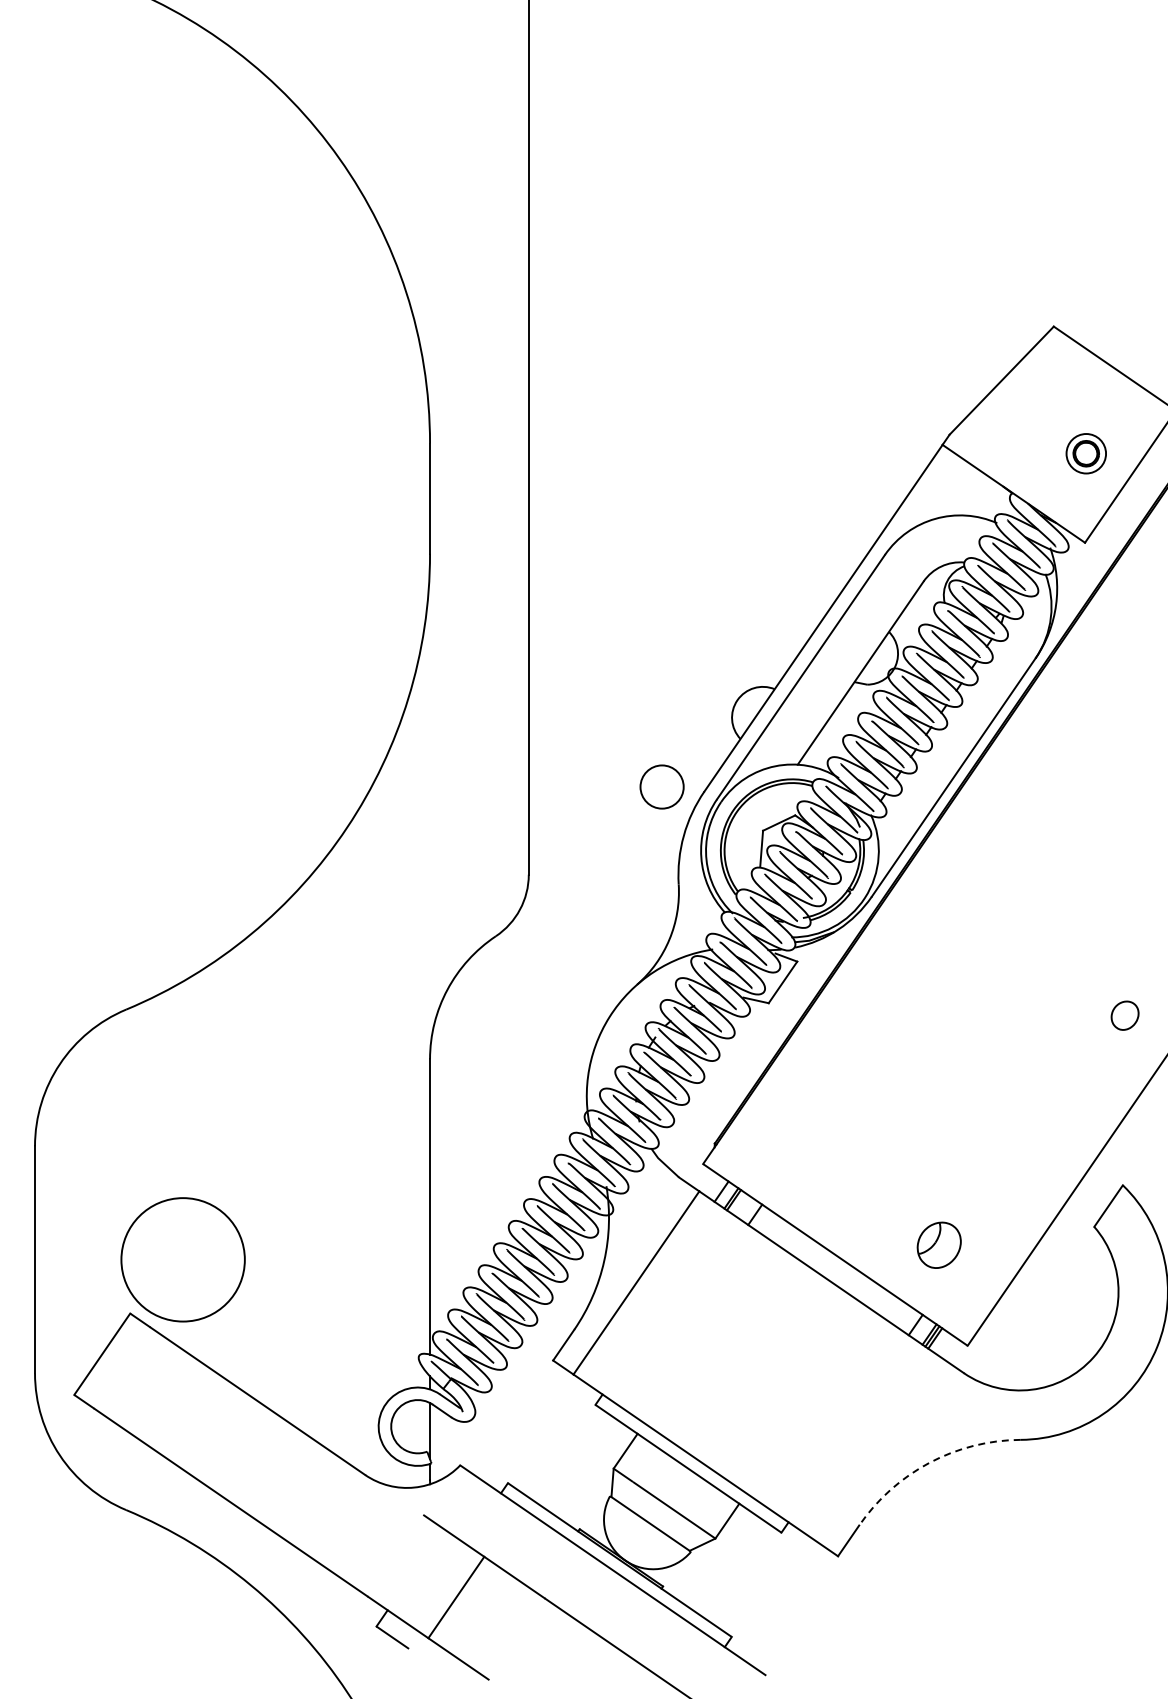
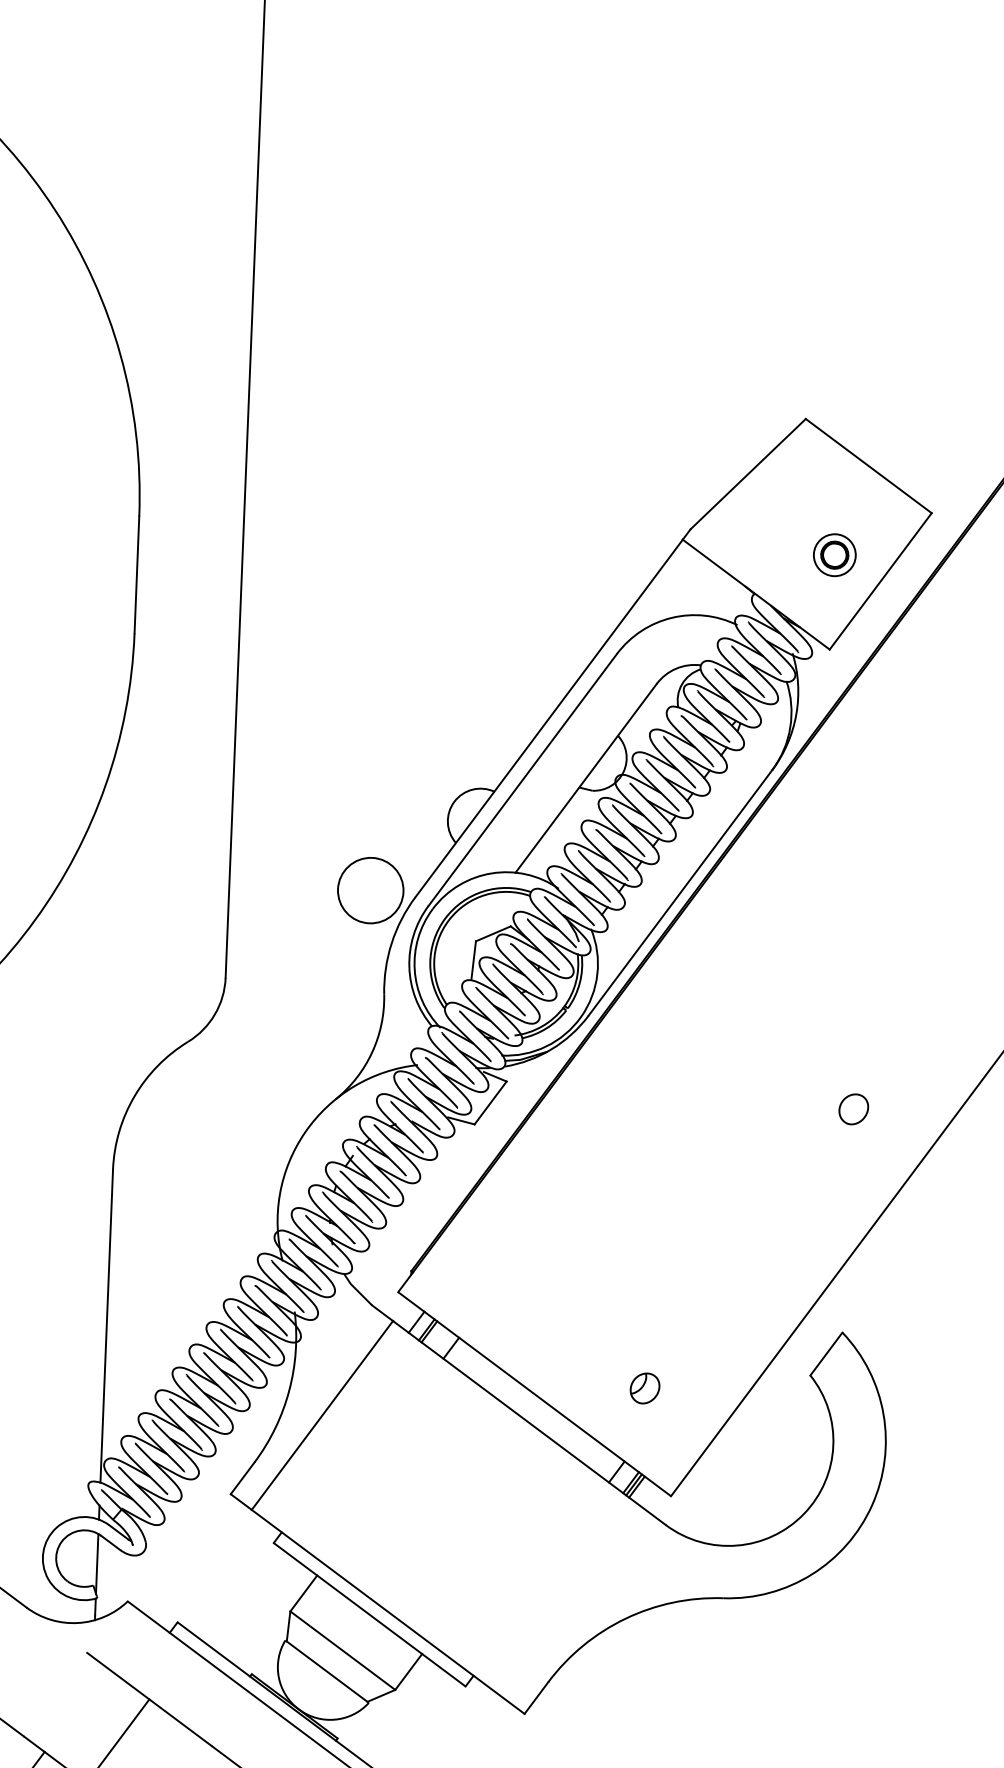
circle: (661, 786) -> (370, 890), size x1.43
part: (1124, 1015) -> (853, 1109), moved
part: (938, 1245) -> (644, 1388), size x0.62
arc: (929, 1462) -> (625, 1618), dashed -> solid

